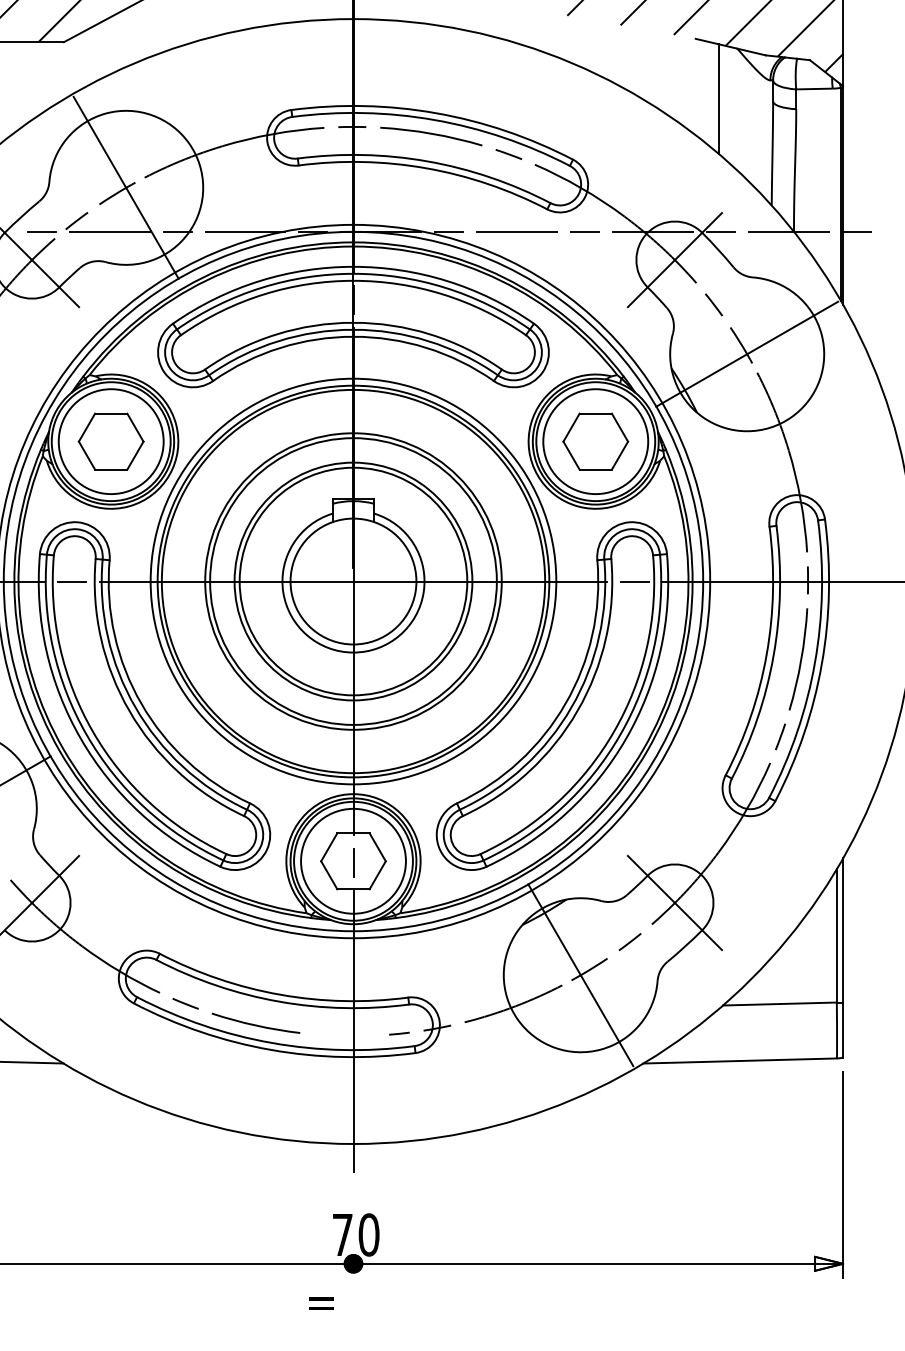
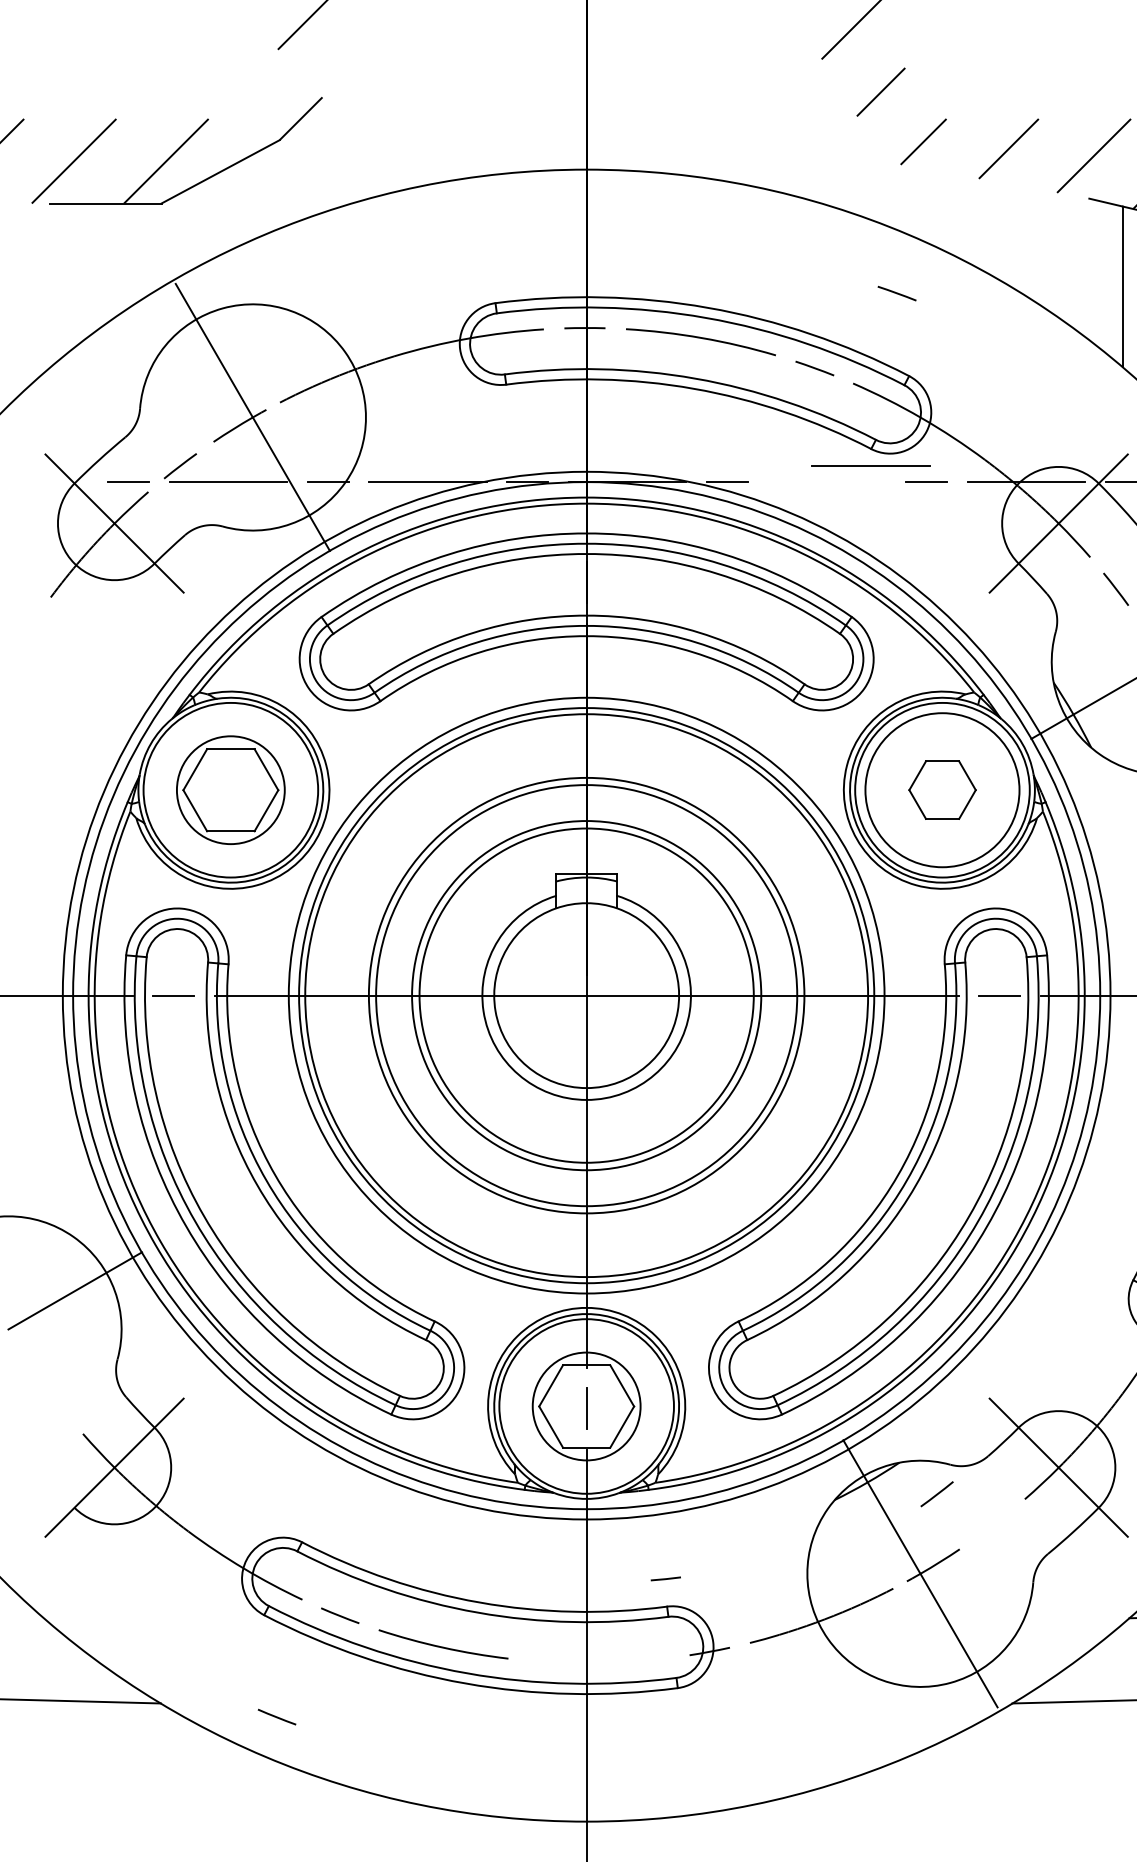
line: (564, 103) -> (896, 293), added
line: (516, 231) -> (870, 465), moved
circle: (110, 441) -> (229, 789), size x0.7
part: (595, 441) -> (942, 789), size x0.7
circle: (353, 860) -> (586, 1405), size x0.7
line: (629, 941) -> (936, 1493), moved
line: (399, 1033) -> (665, 1578), moved
line: (142, 1072) -> (276, 1716), added

